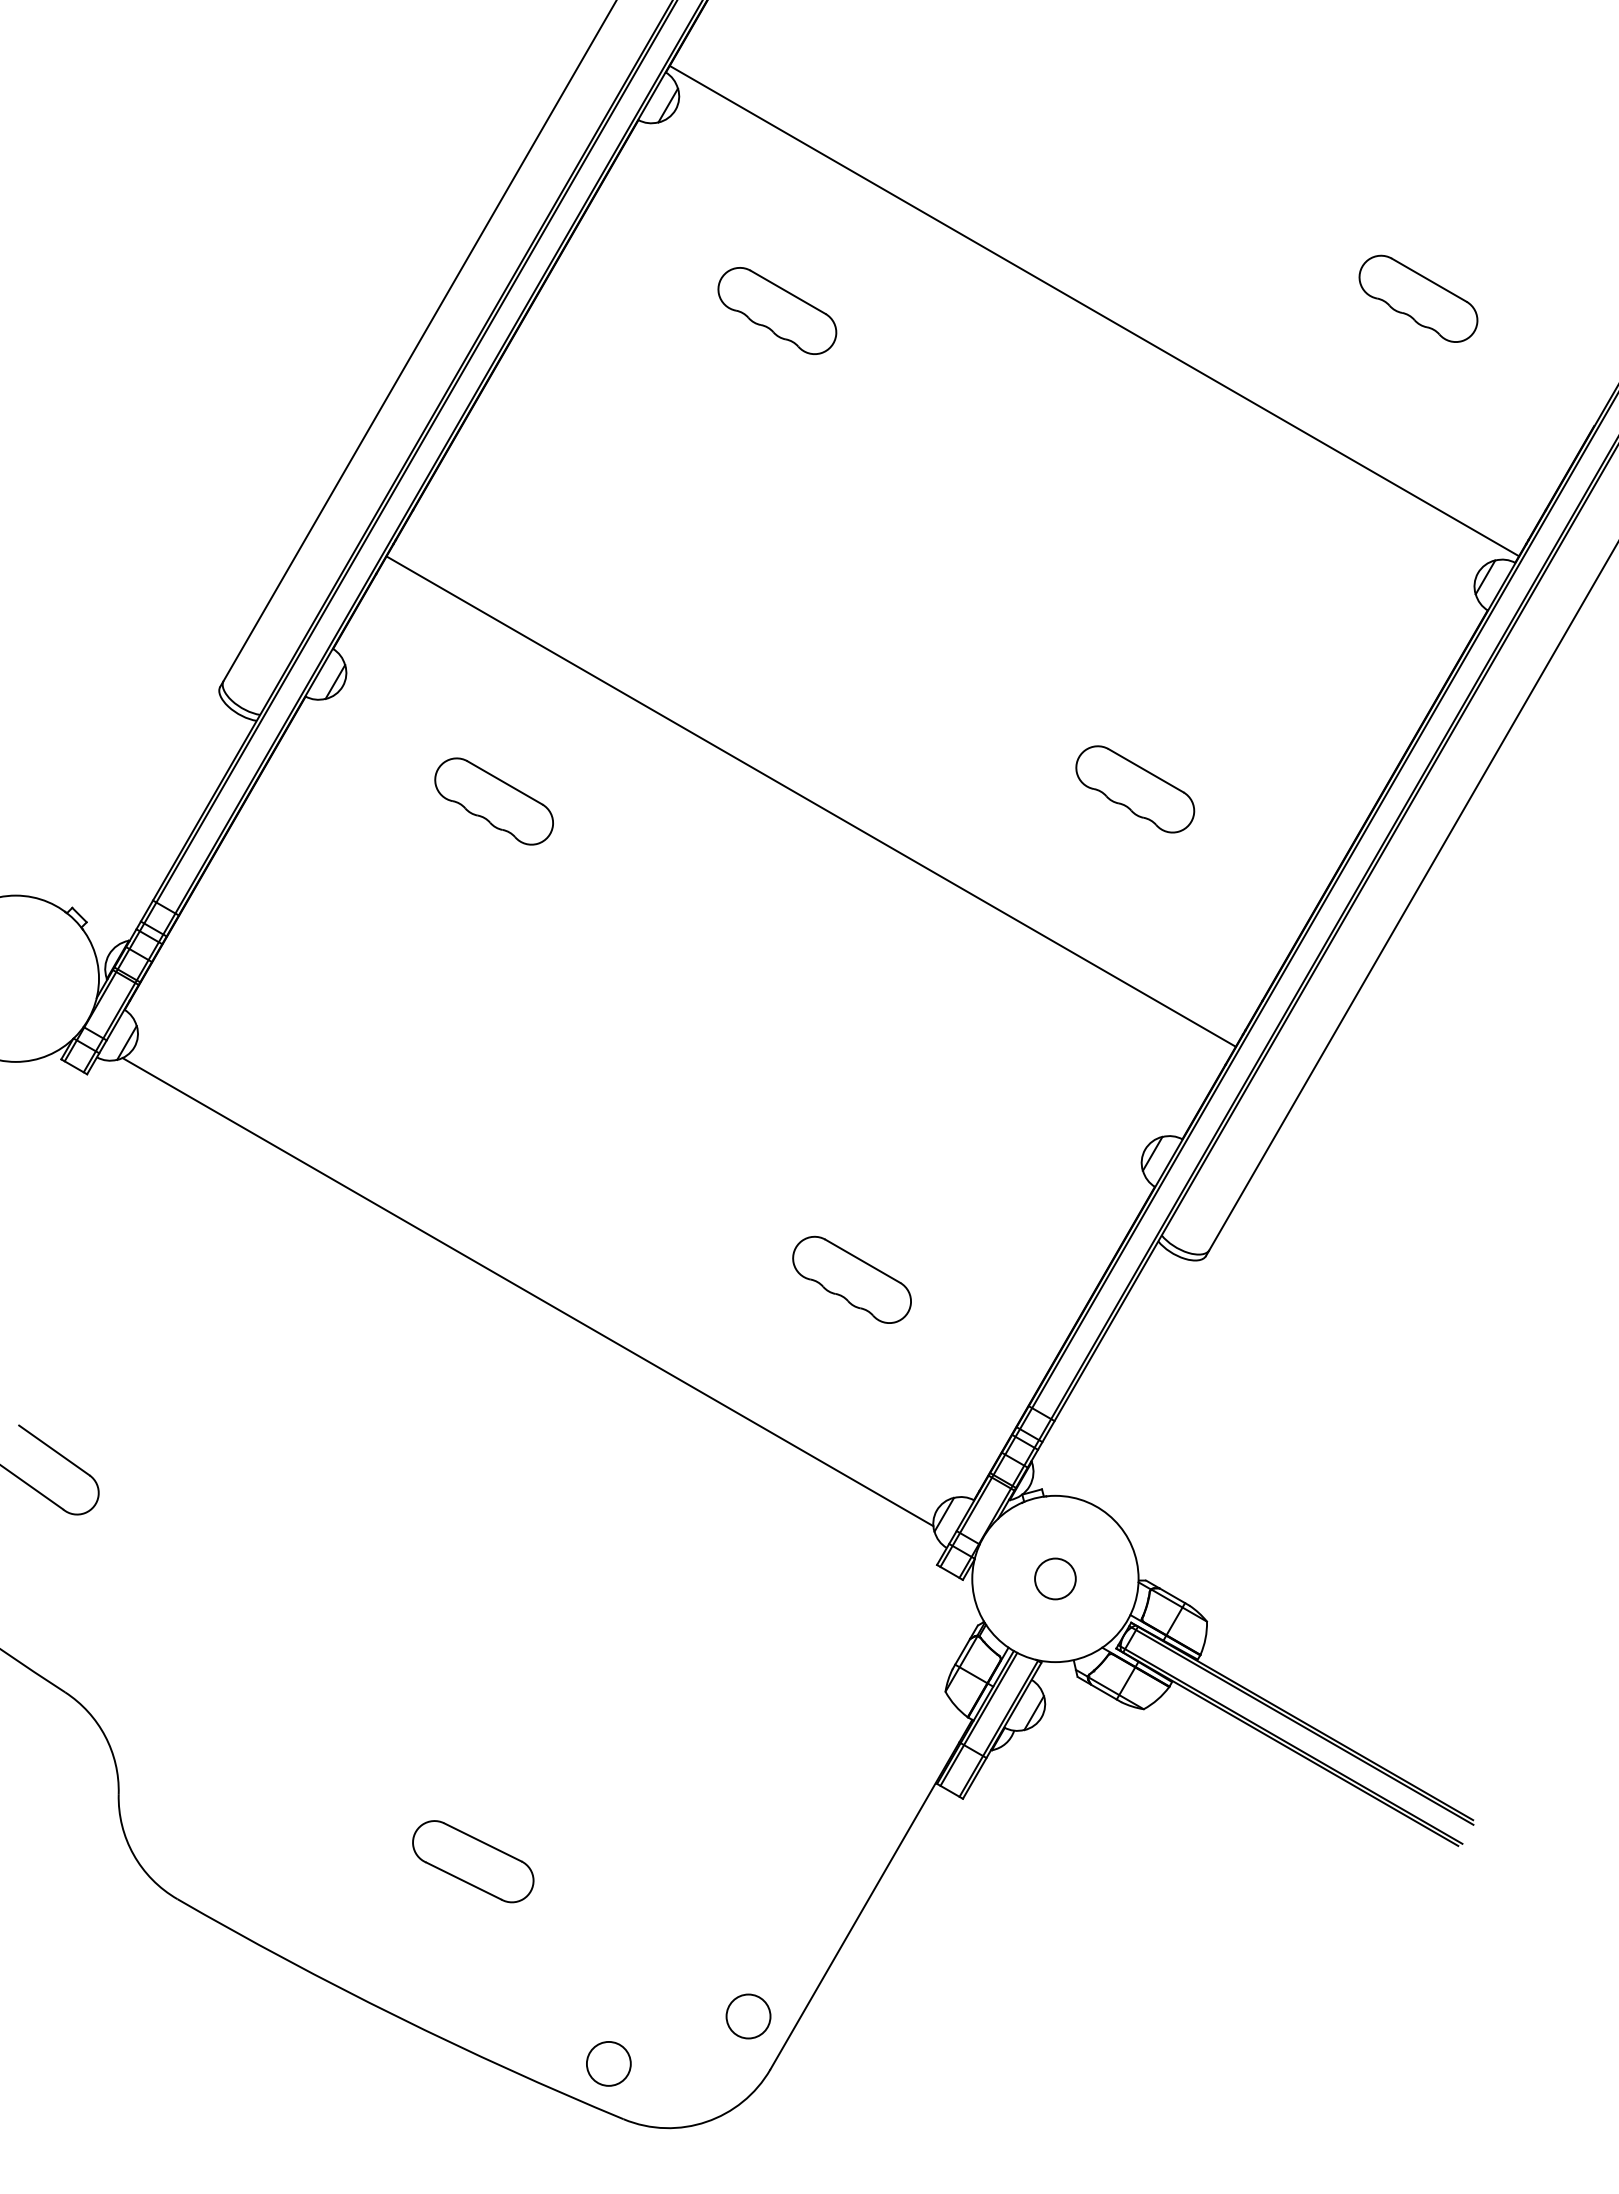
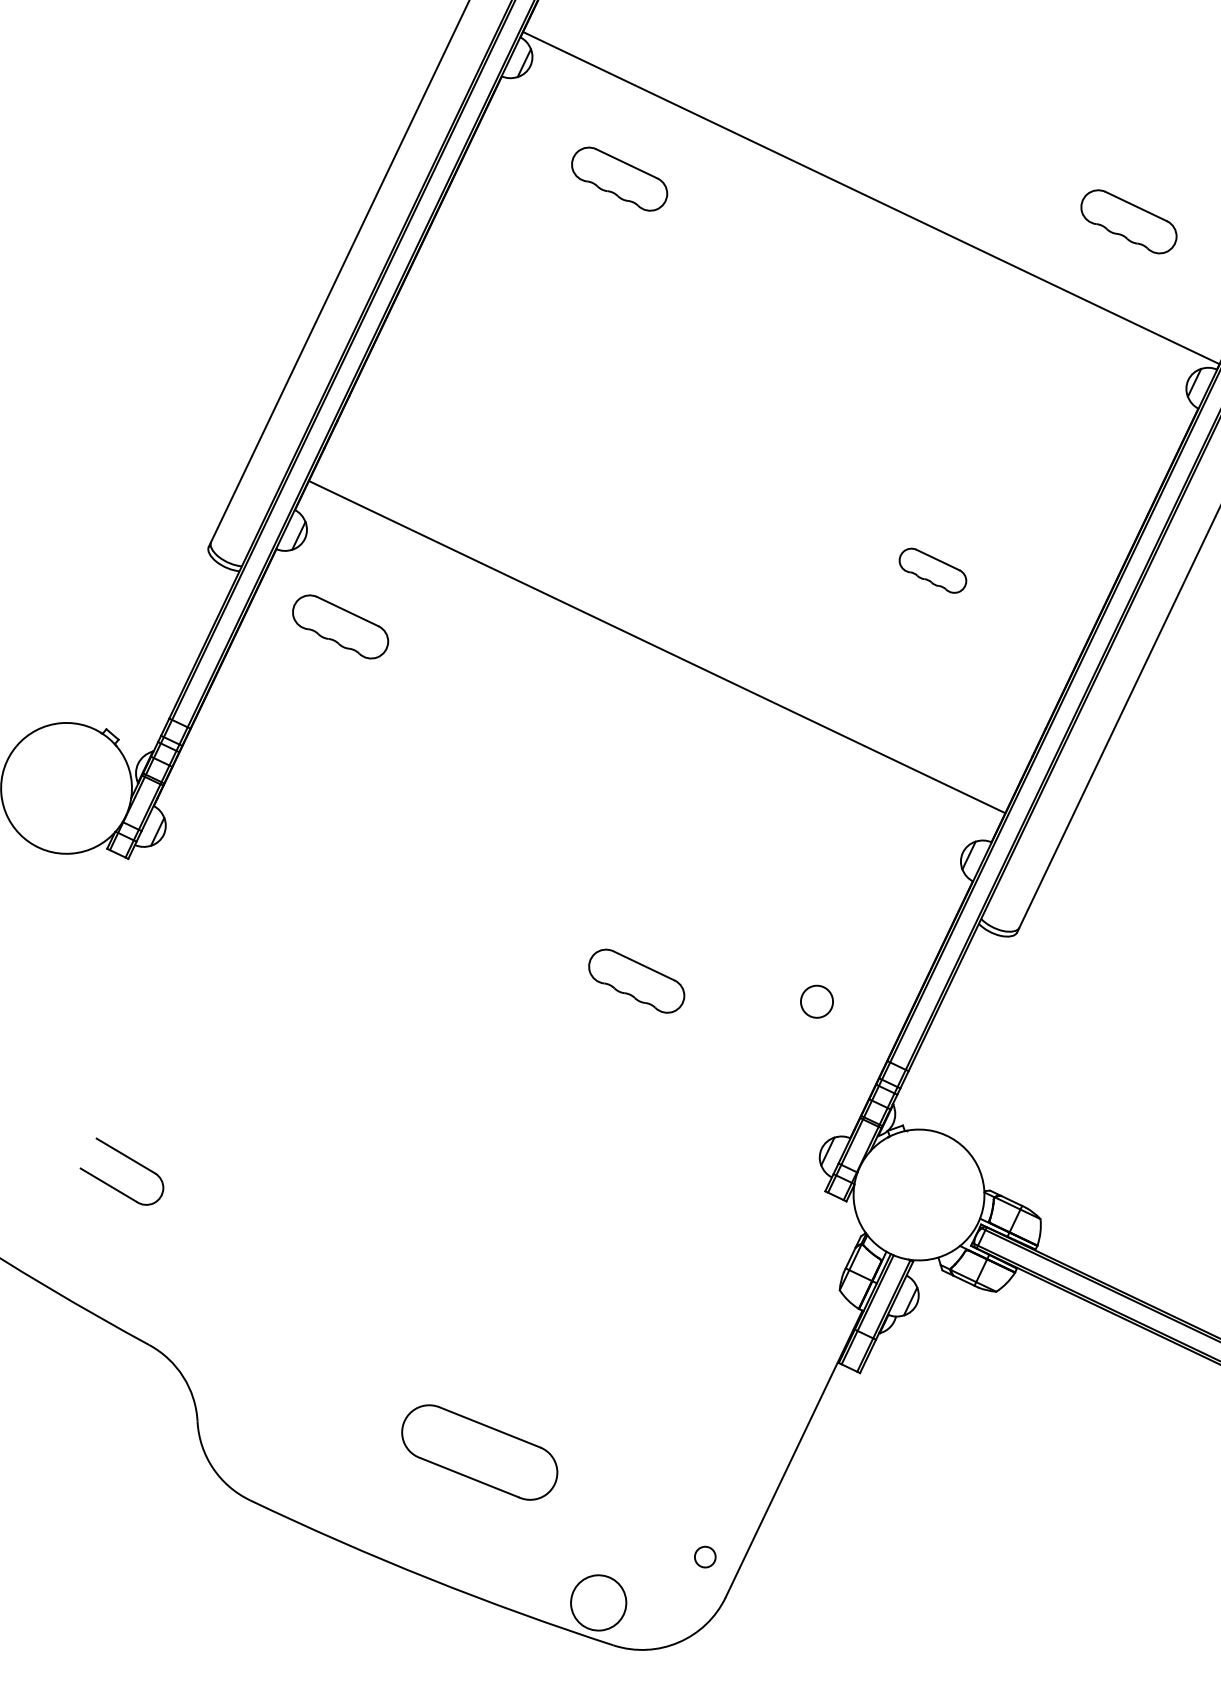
part: (1418, 298) -> (1128, 221), moved
part: (777, 310) -> (619, 178), moved
part: (1135, 789) -> (933, 570), size x0.7
part: (493, 801) -> (340, 626), moved
line: (810, 801) -> (656, 647), moved
part: (851, 1279) -> (636, 980), moved
line: (527, 1292) -> (487, 1002), removed
circle: (1055, 1578) -> (817, 1001), moved
part: (473, 1861) -> (480, 1452), size x1.6
circle: (748, 2016) -> (705, 1557), size x0.6
circle: (608, 2063) -> (598, 1602), size x1.6

